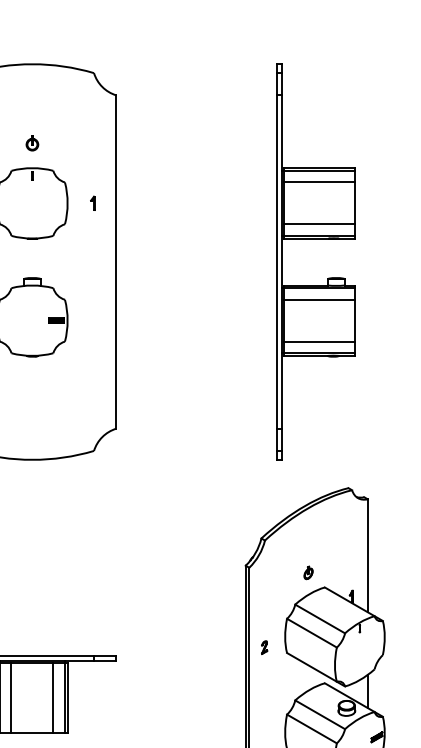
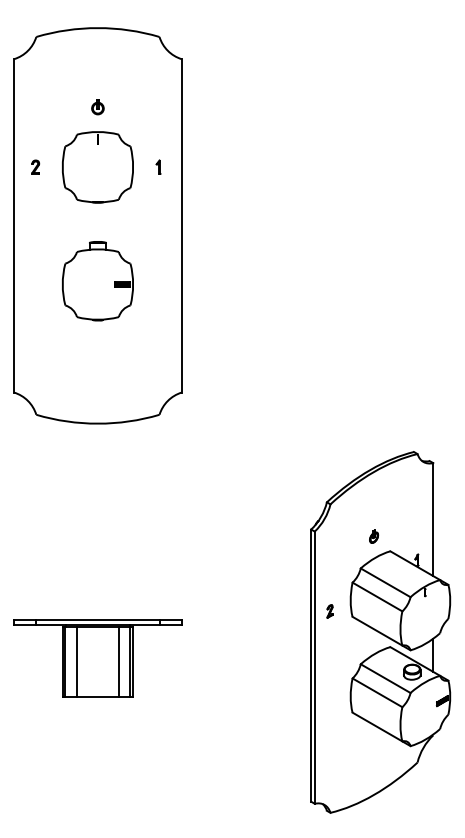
part: (328, 277) -> (393, 241), removed

